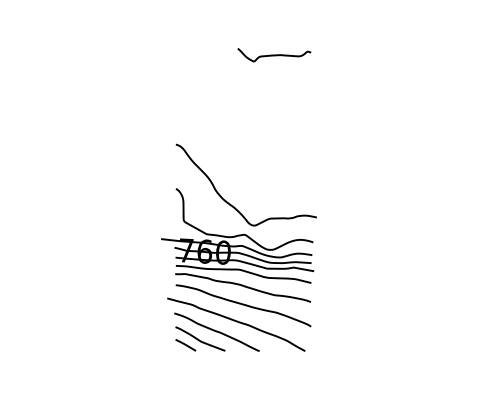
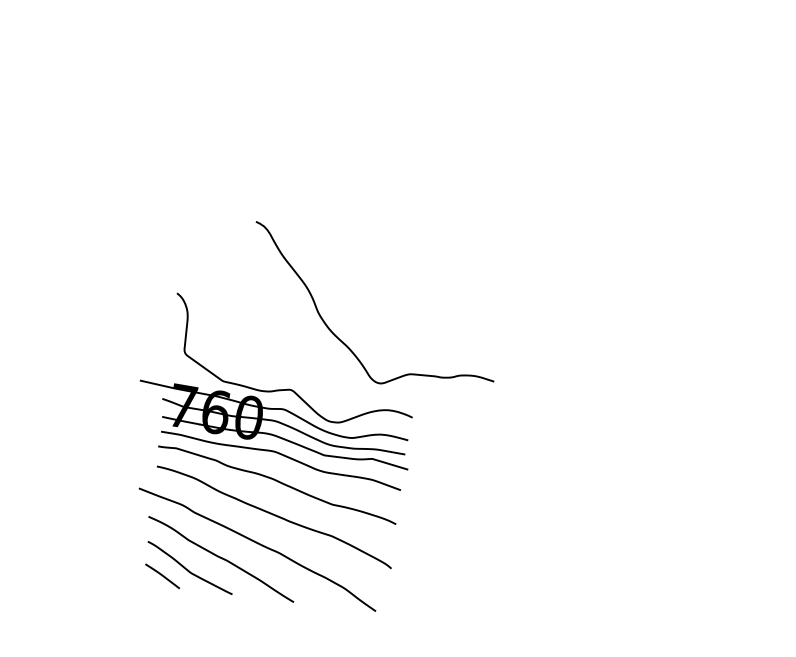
curve: (274, 55) -> (381, 74), removed
curve: (230, 203) -> (341, 338), moved

